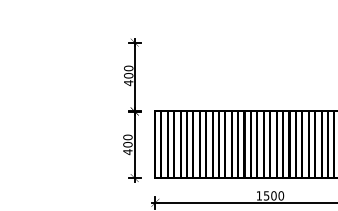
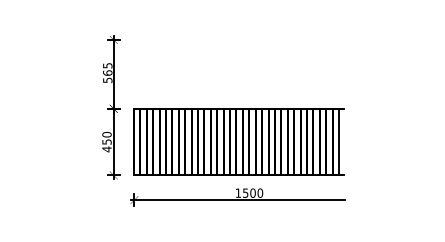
text: (128, 76) -> (107, 73), 400 -> 565
text: (127, 144) -> (106, 141), 400 -> 450

